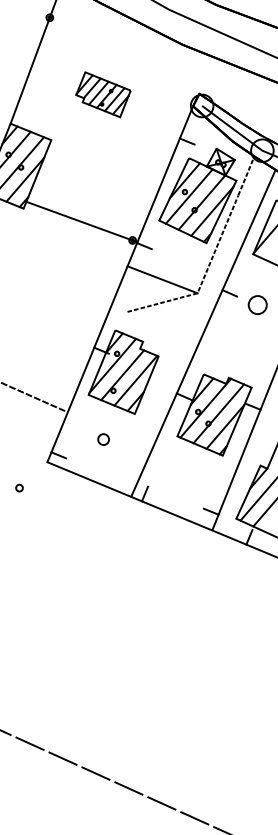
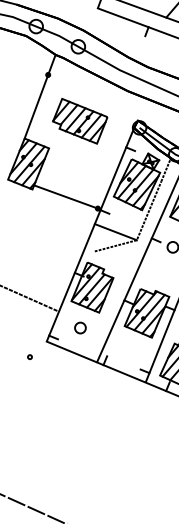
part: (103, 93) -> (80, 120), size x1.67
part: (103, 438) -> (80, 327), size x1.67

